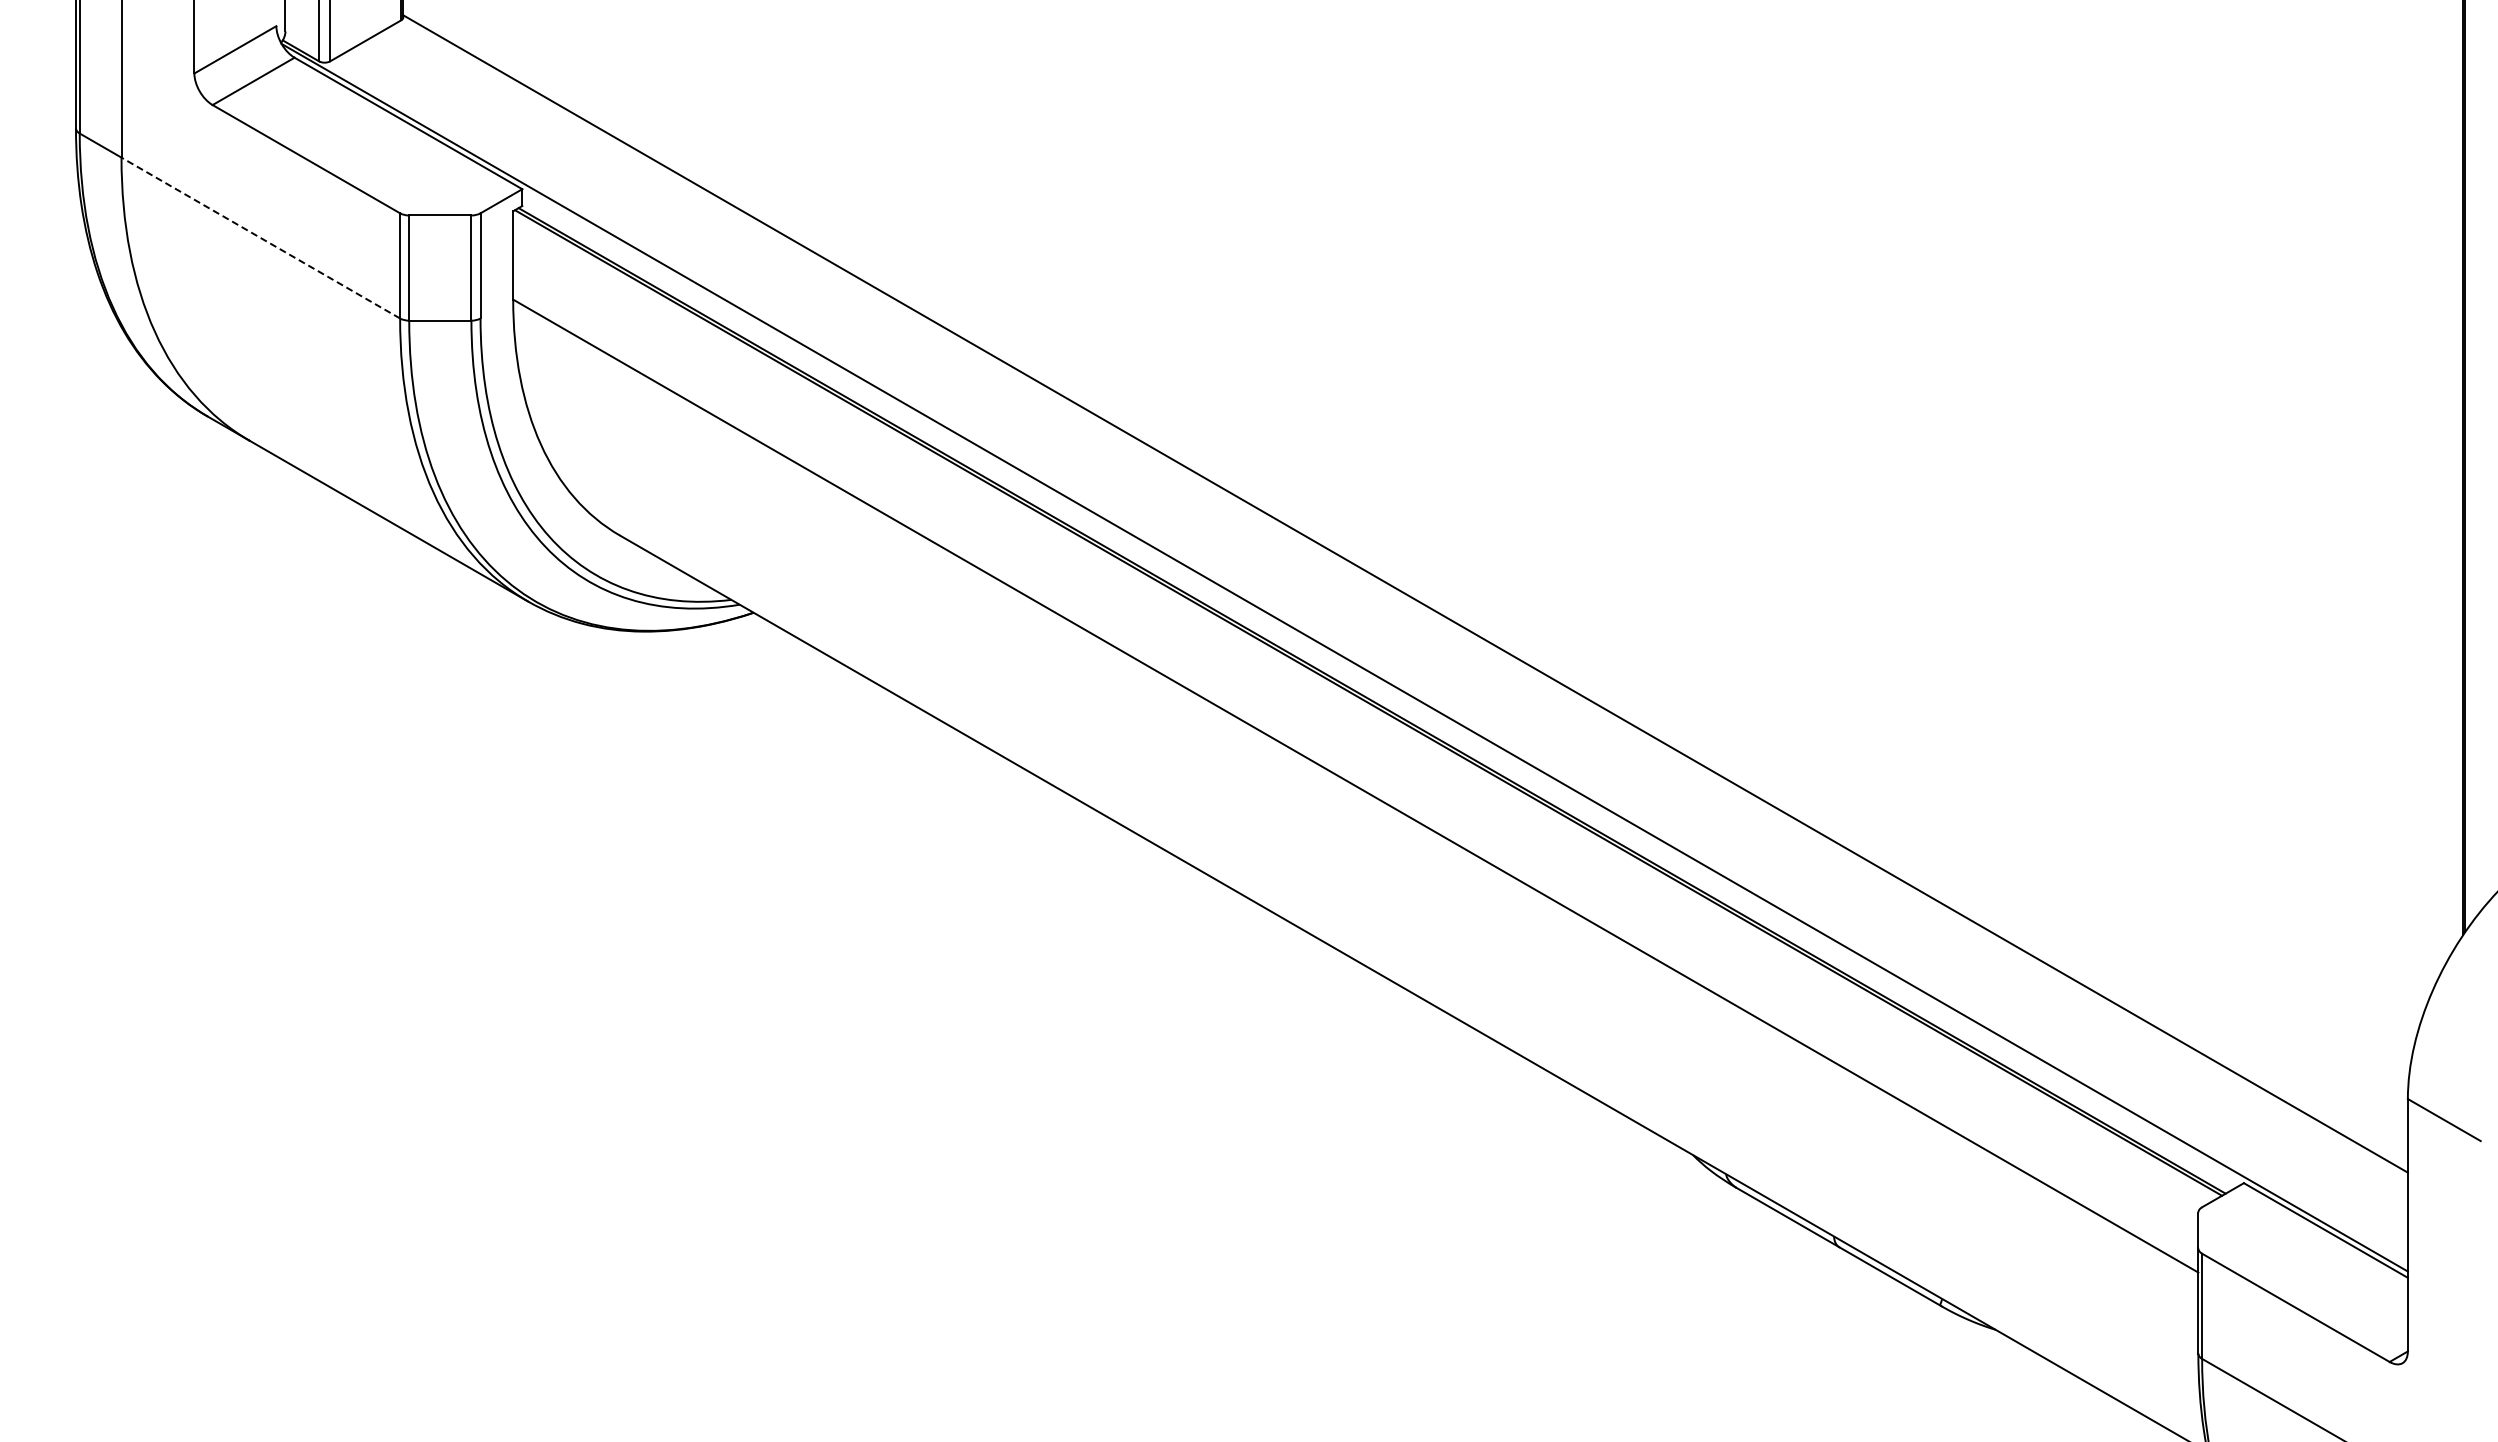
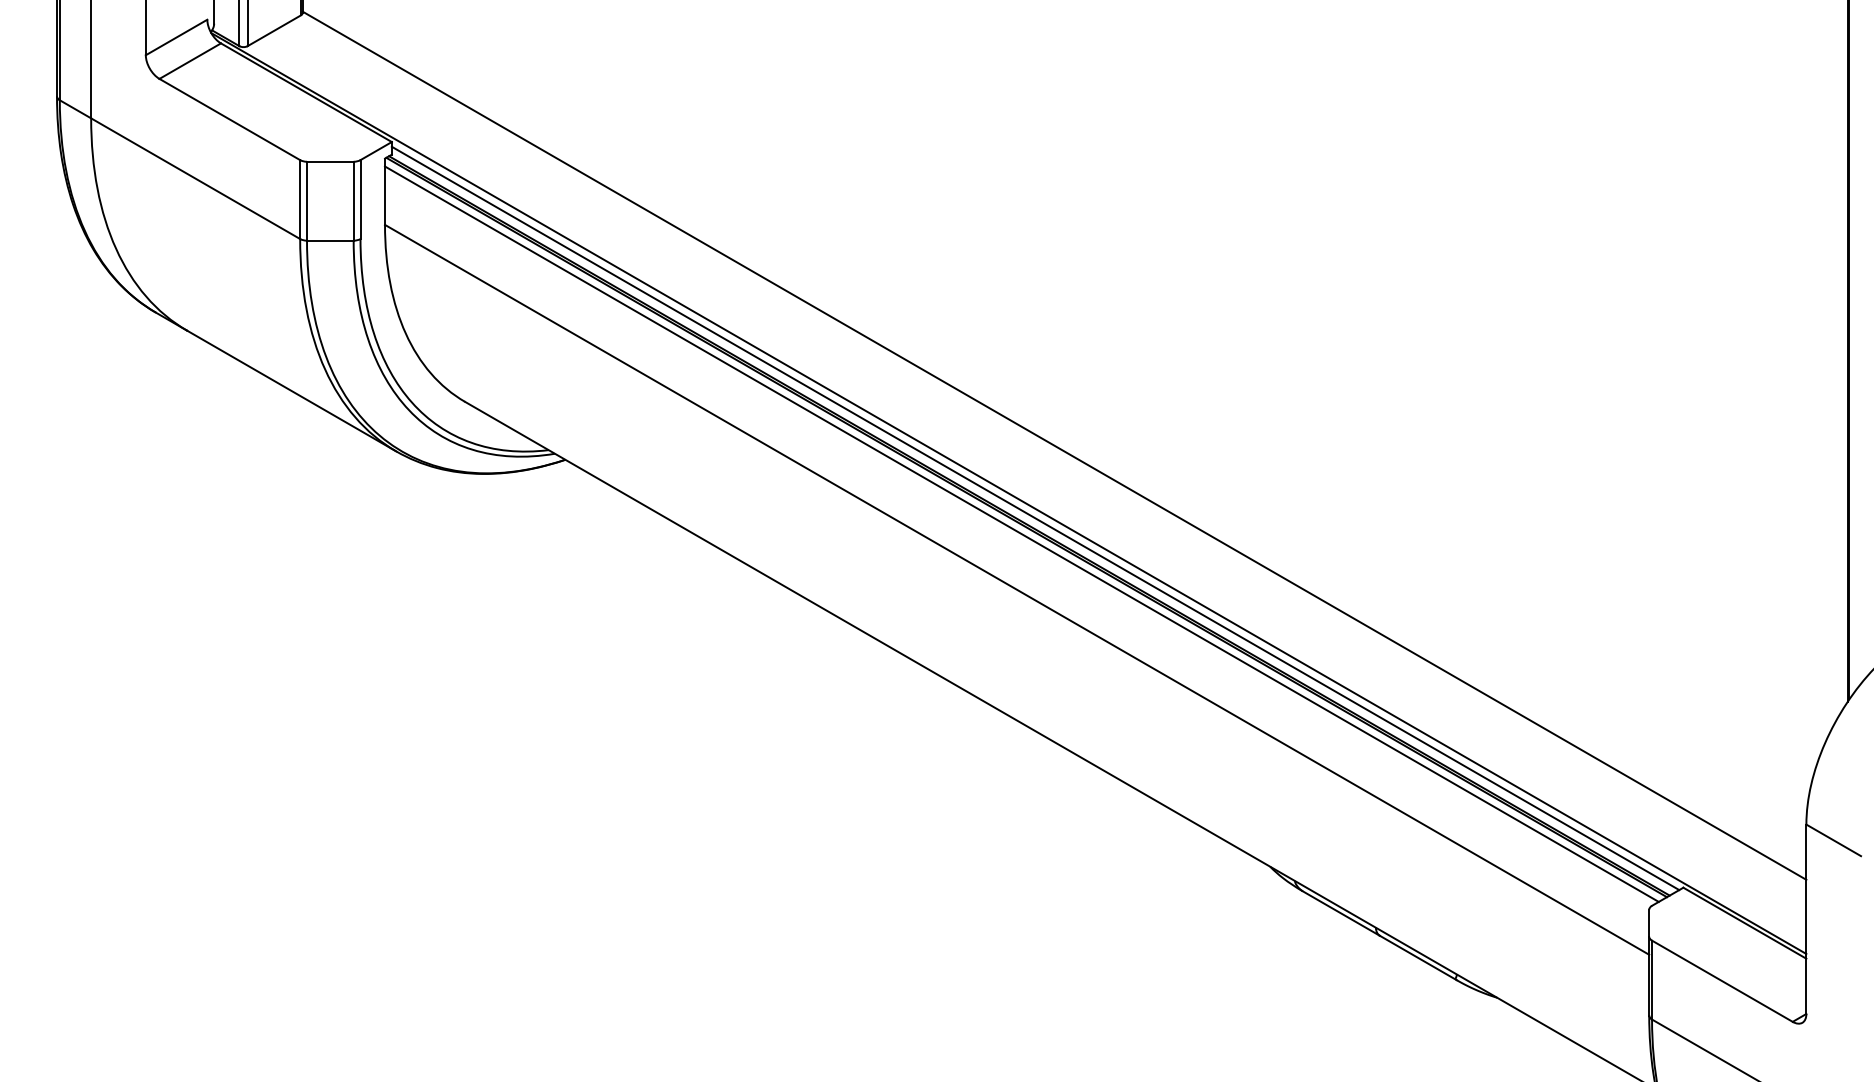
line: (260, 238) -> (195, 179), dashed -> solid
line: (1380, 690) -> (1035, 518), added
line: (1362, 711) -> (1022, 533), added

